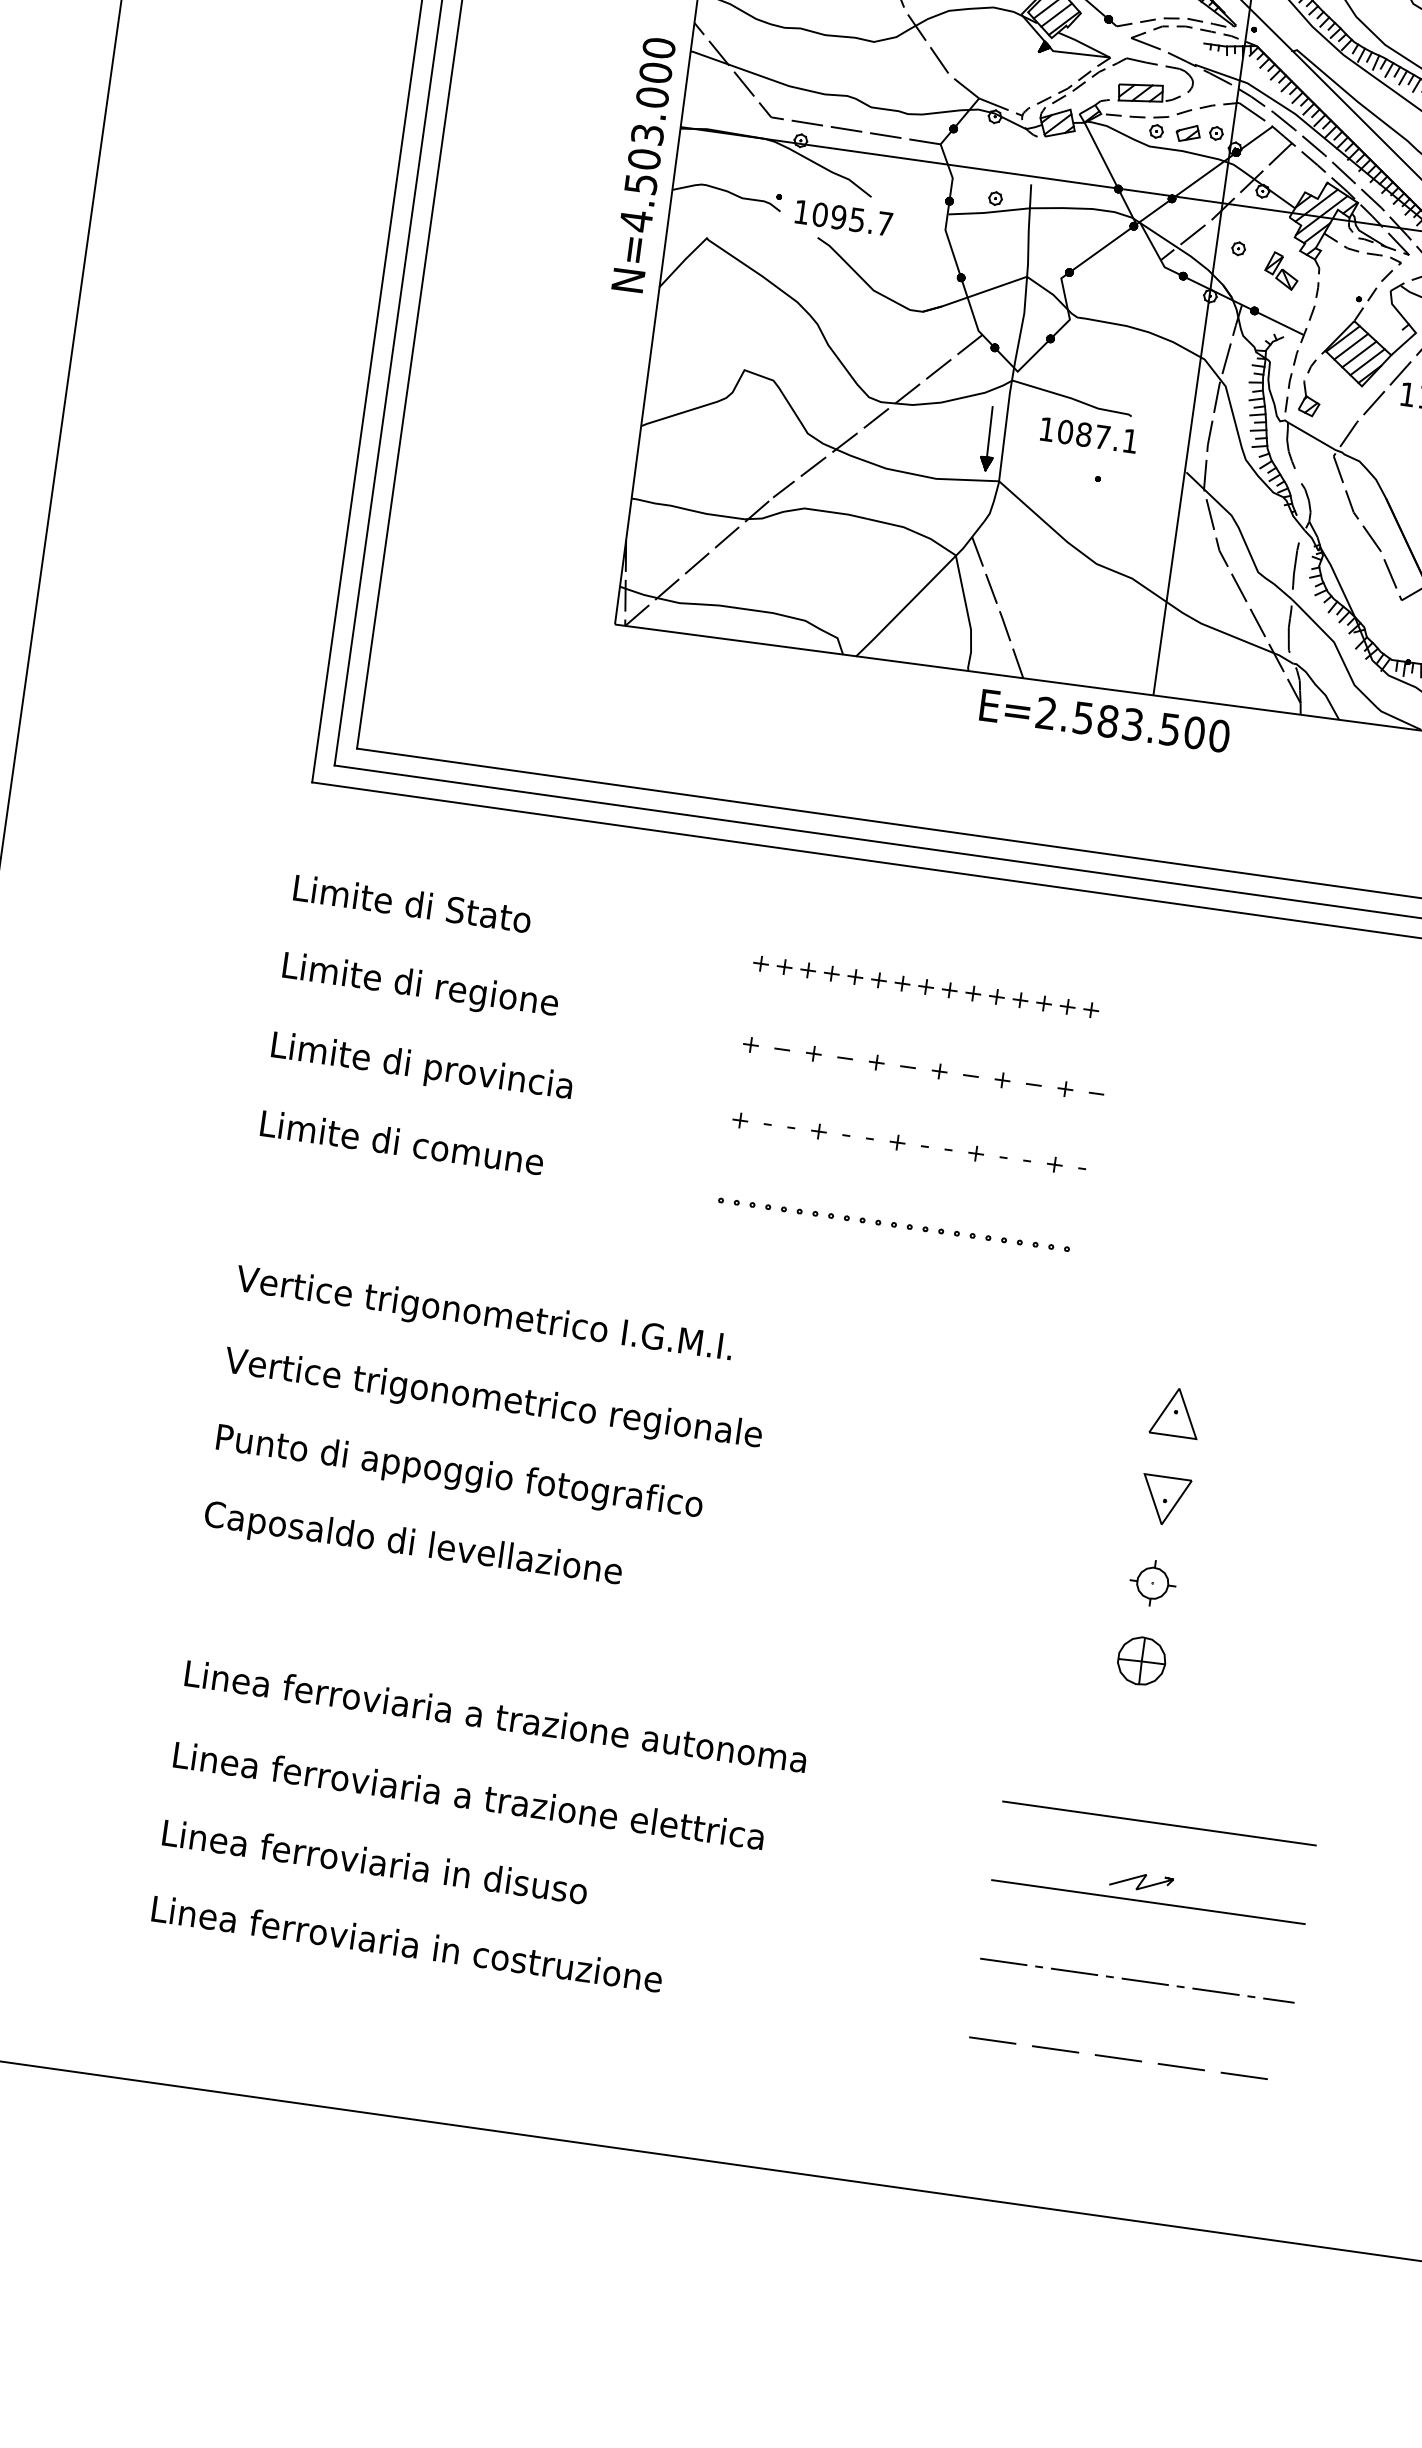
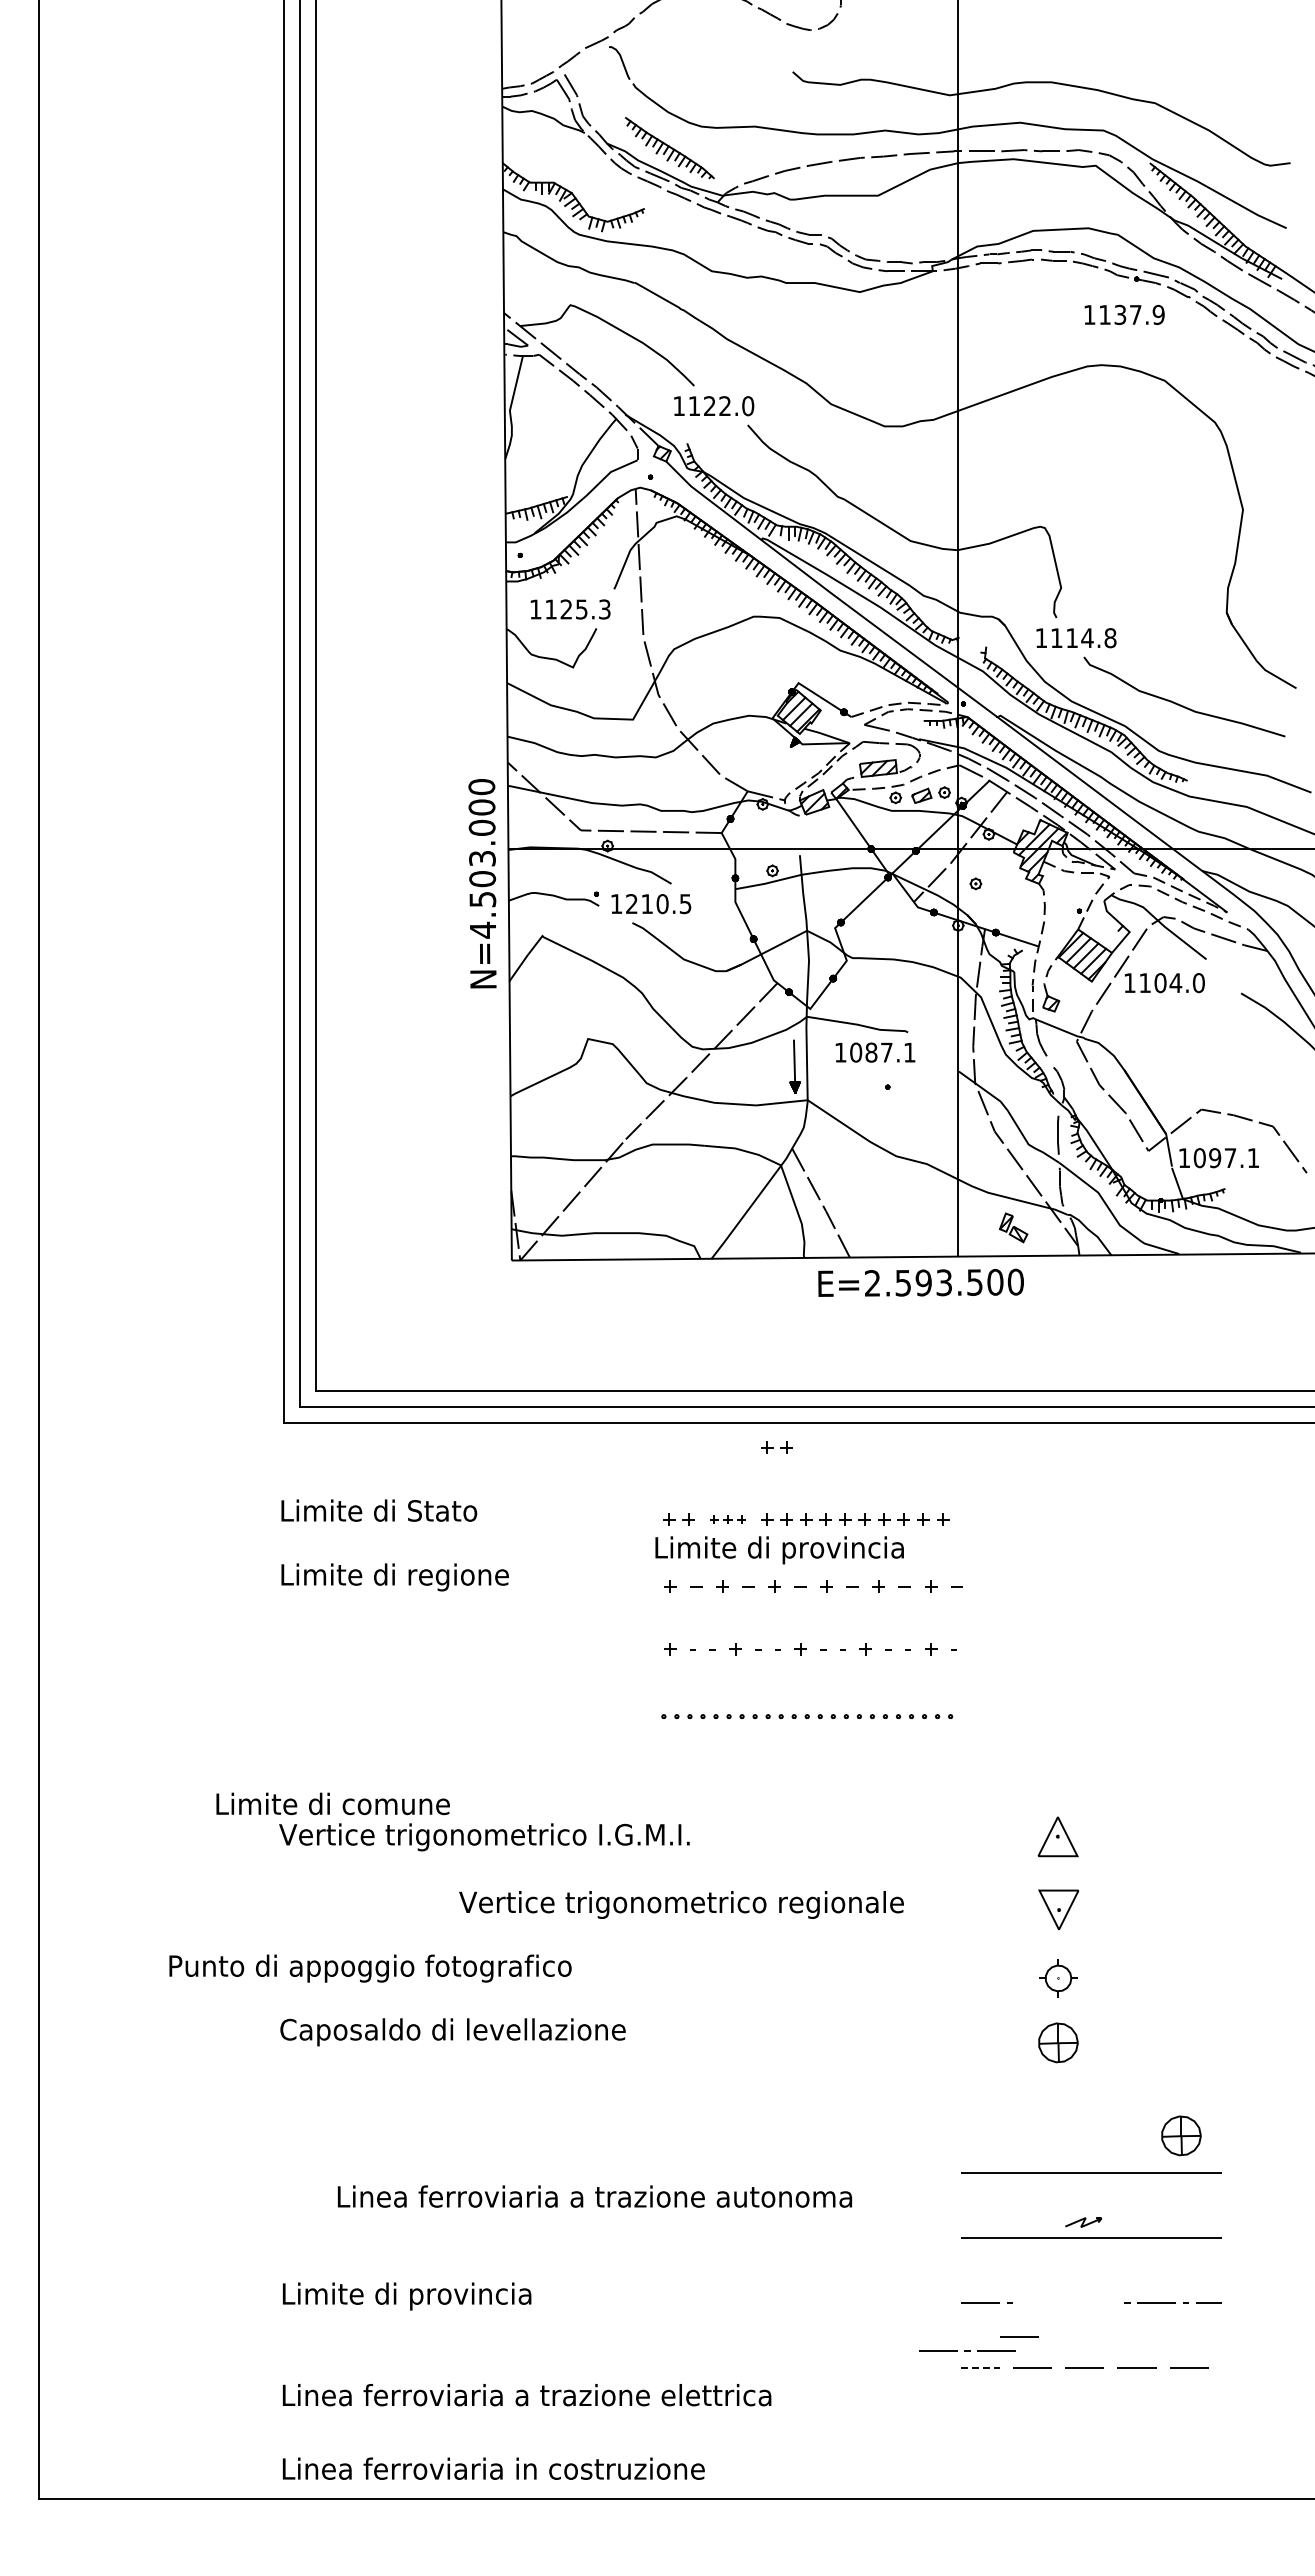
text: (852, 219) -> (658, 904), 1095.7 -> 1210.5
part: (1281, 270) -> (1013, 1227), moved
text: (1107, 720) -> (923, 1282), E=2.583.500 -> E=2.593.500
part: (902, 894) -> (776, 1447), added
part: (831, 973) -> (727, 1519), size x0.7
text: (421, 1068) -> (779, 1550), moved
text: (401, 1141) -> (332, 1803), moved
text: (493, 1399) -> (681, 1904), moved
text: (459, 1473) -> (370, 1968), moved
text: (495, 1716) -> (594, 2196), moved
part: (1274, 1793) -> (1181, 2135), added
text: (469, 1796) -> (527, 2395), moved
text: (393, 1867) -> (473, 2296), Linea ferroviaria in disuso -> Limite di provincia
part: (1141, 1882) -> (1083, 2222), size x0.7
text: (407, 1943) -> (493, 2468), moved
line: (1109, 1975) -> (967, 2350), moved
line: (1044, 2008) -> (1019, 2336), added
line: (992, 2040) -> (980, 2368), solid -> dashed

